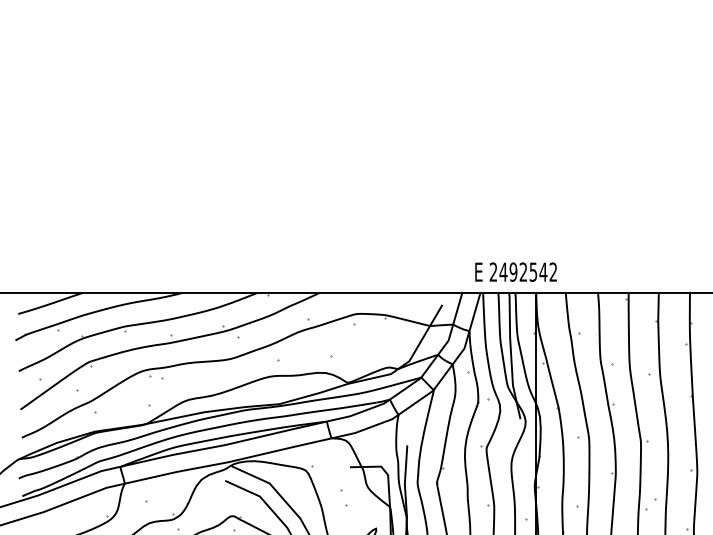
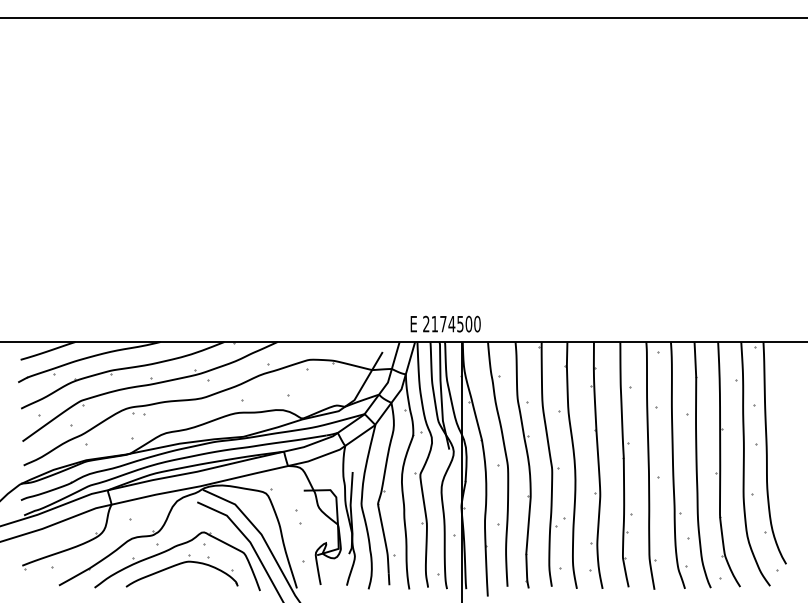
text: (527, 271) -> (455, 323), 2492542 -> 2174500

